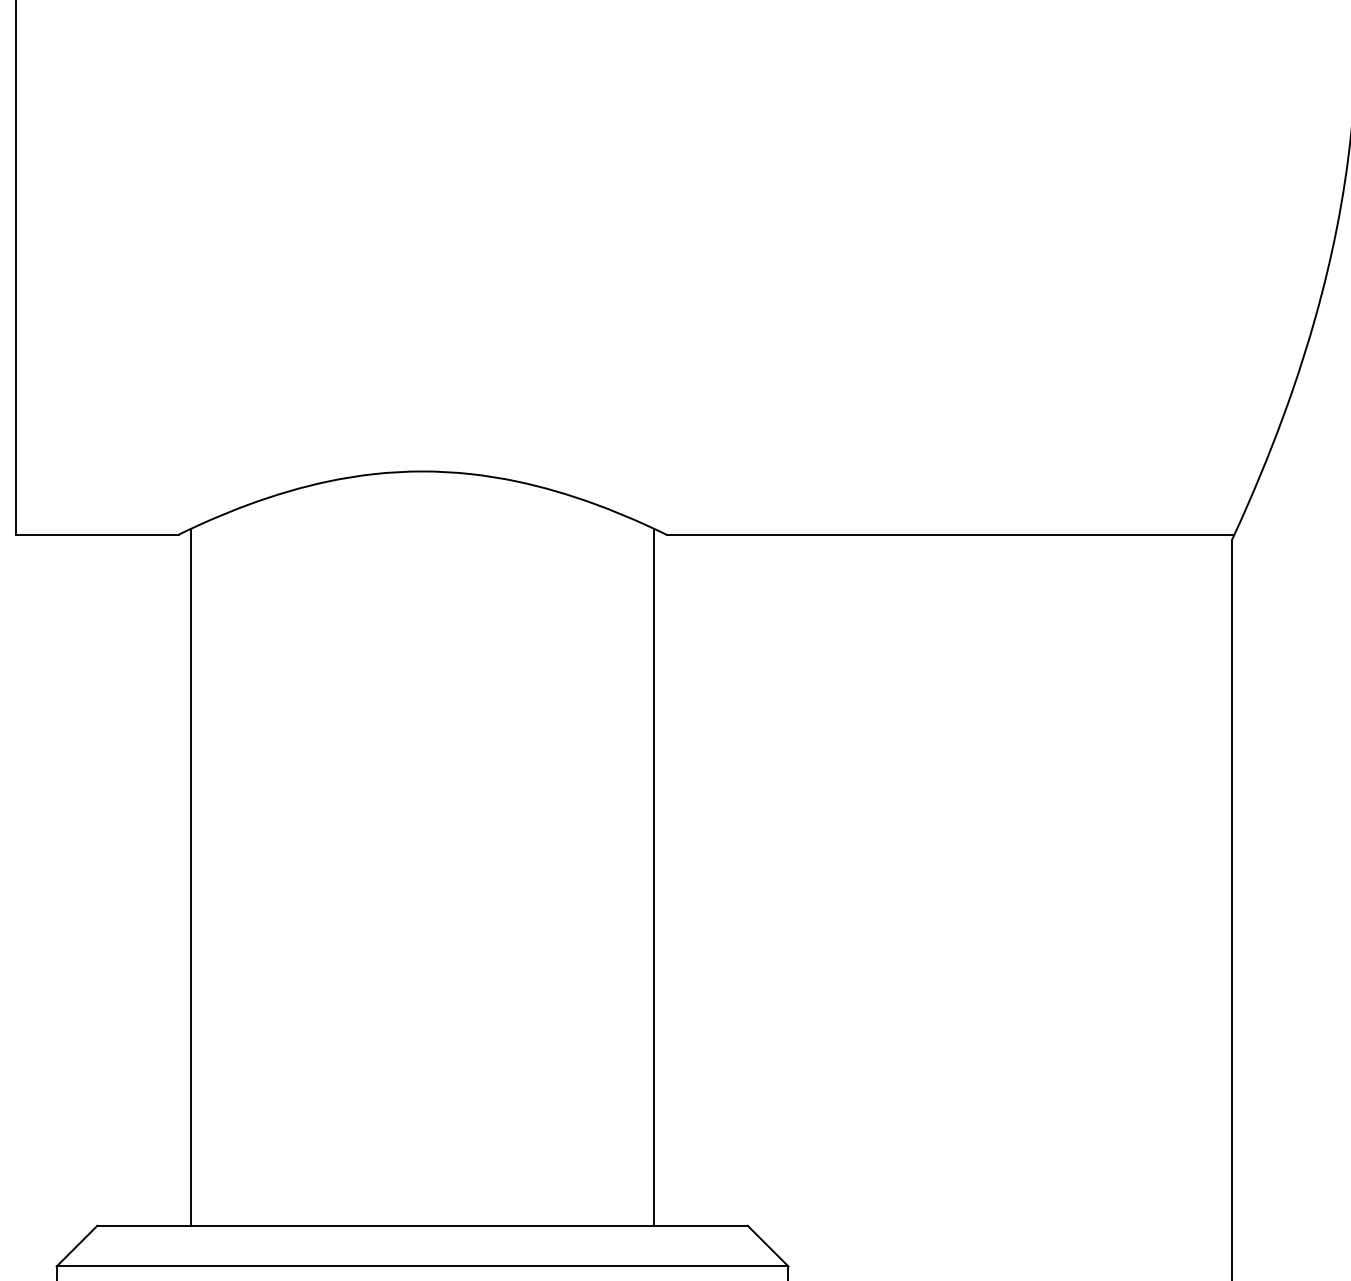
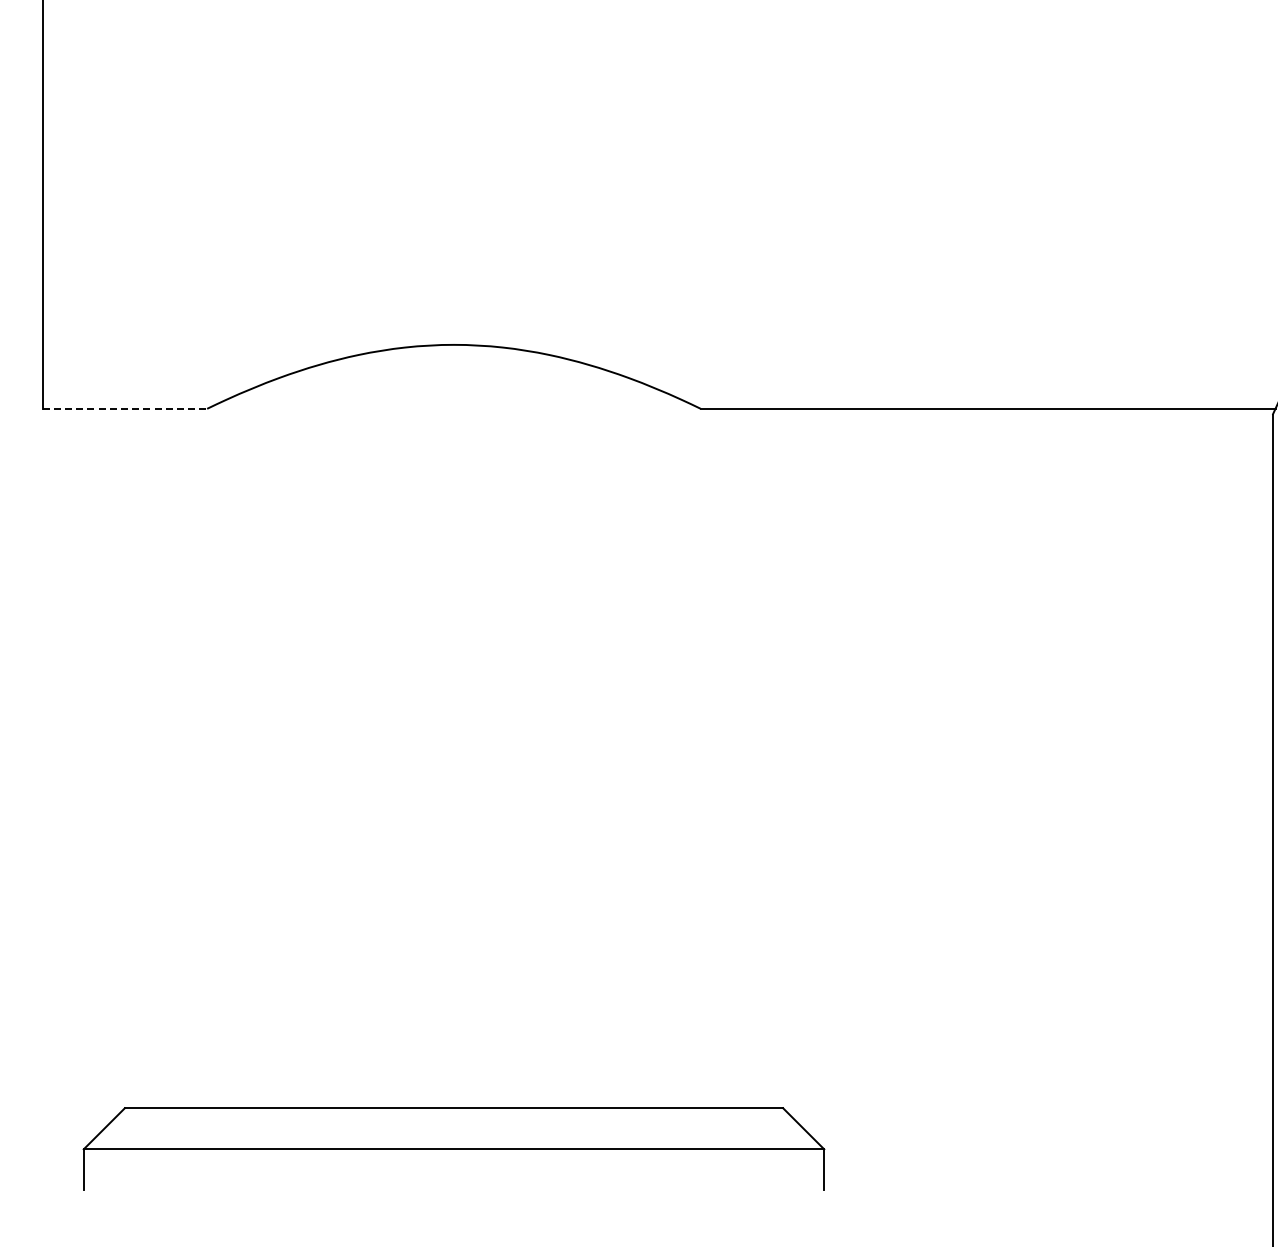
line: (97, 534) -> (125, 408), solid -> dashed
line: (190, 876) -> (219, 754), removed
line: (654, 876) -> (688, 754), removed

